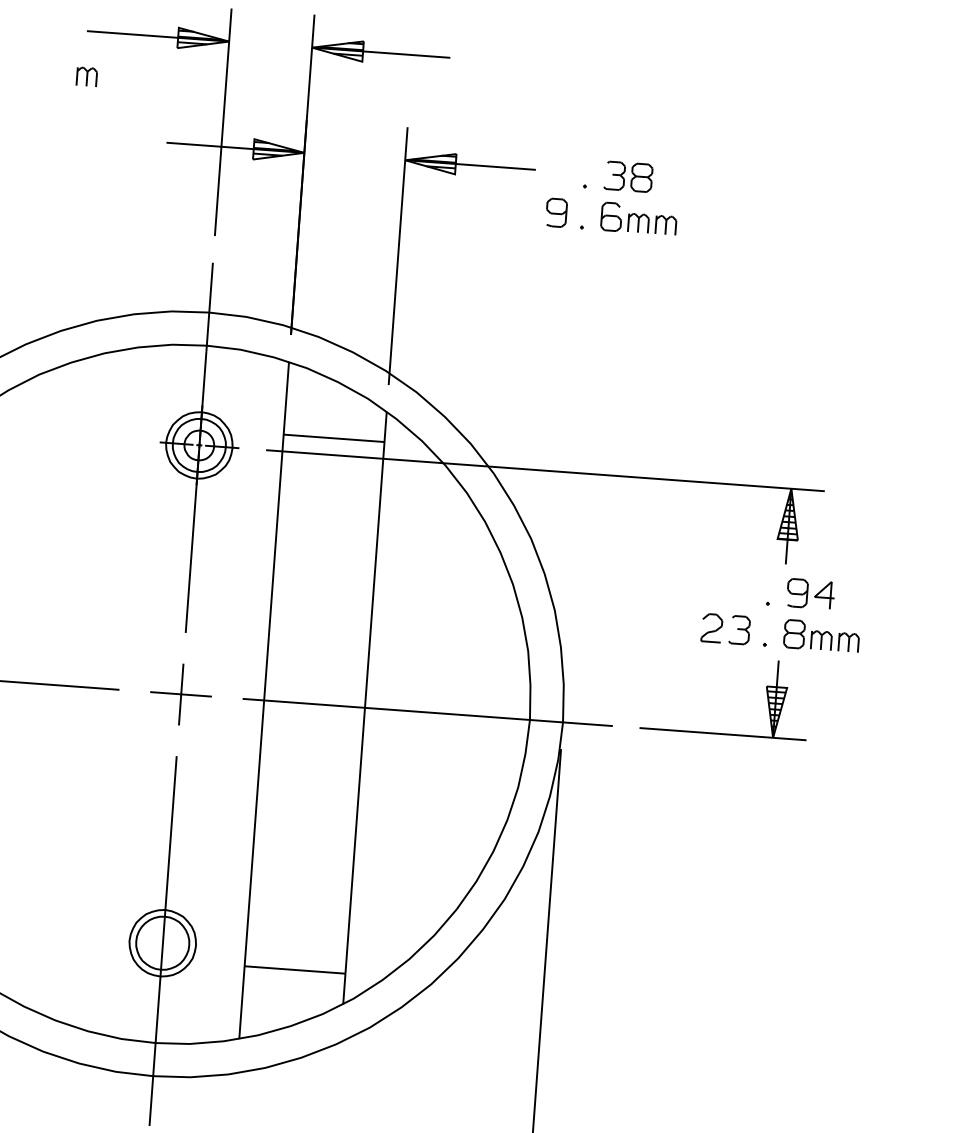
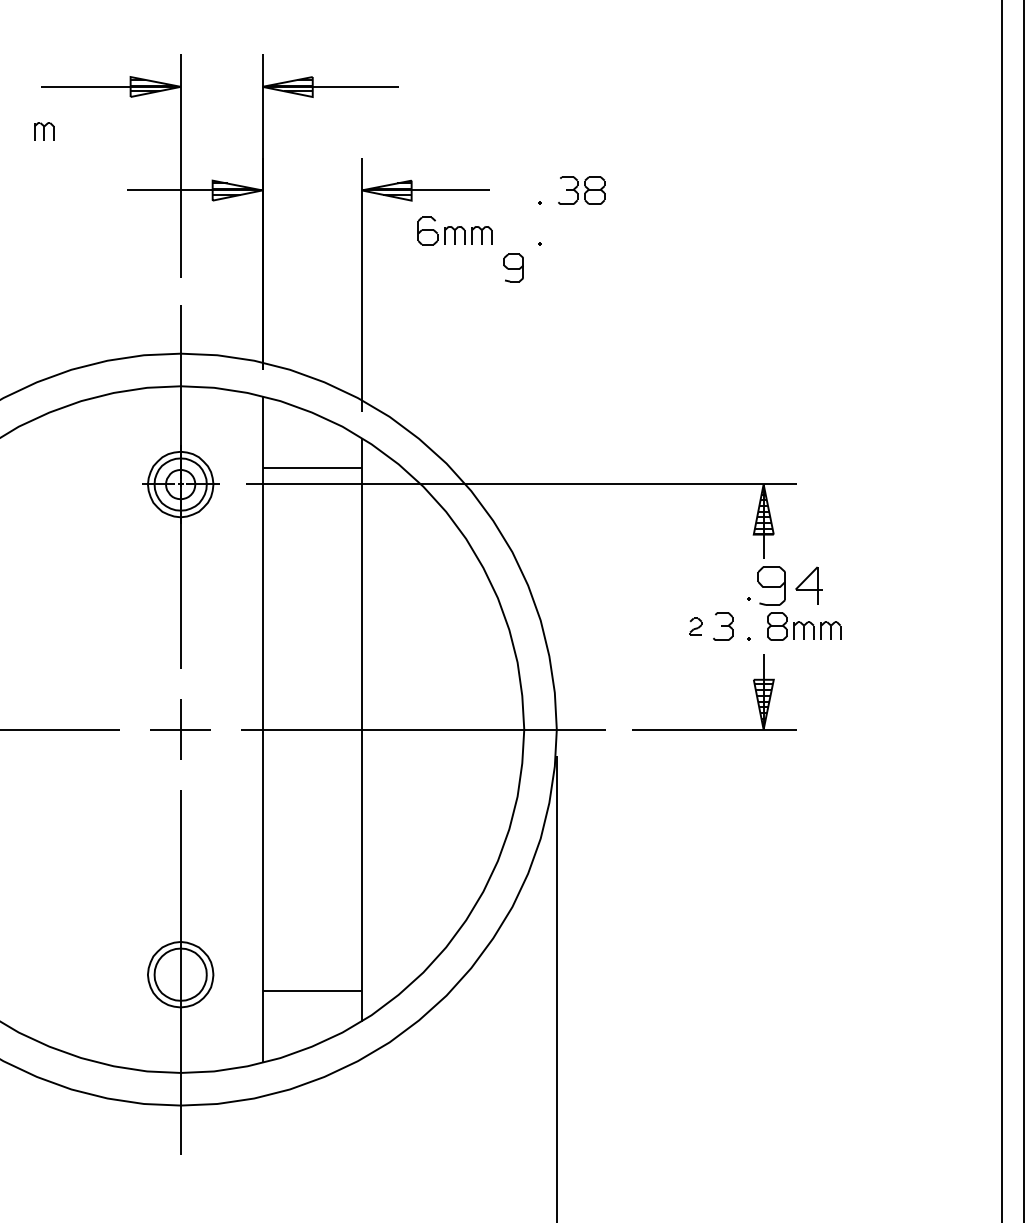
part: (556, 212) -> (513, 267), moved
part: (638, 218) -> (454, 230), moved
part: (811, 594) -> (790, 586), size x1.4
part: (711, 628) -> (695, 626), size x0.6

